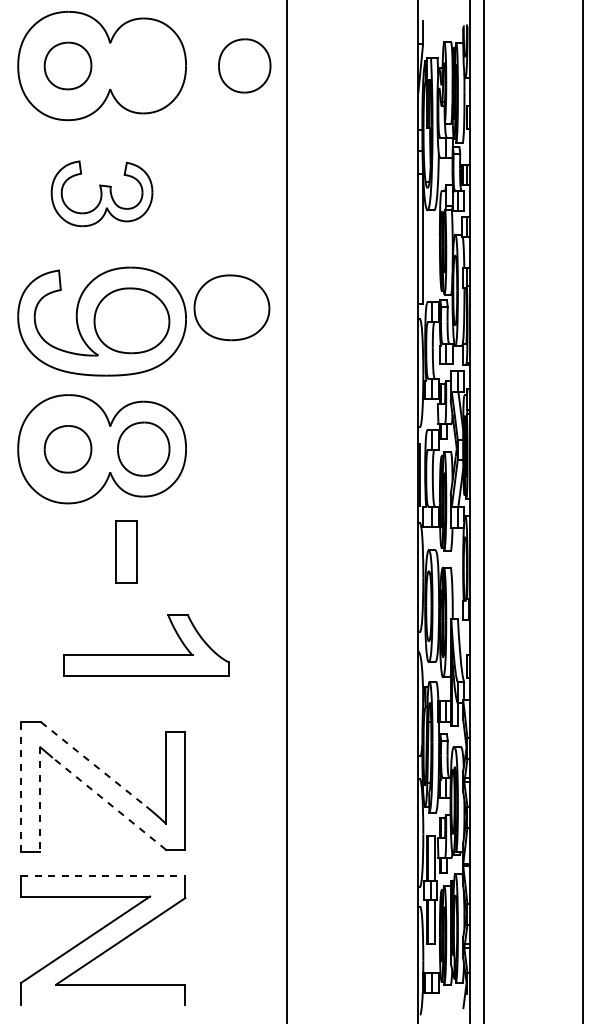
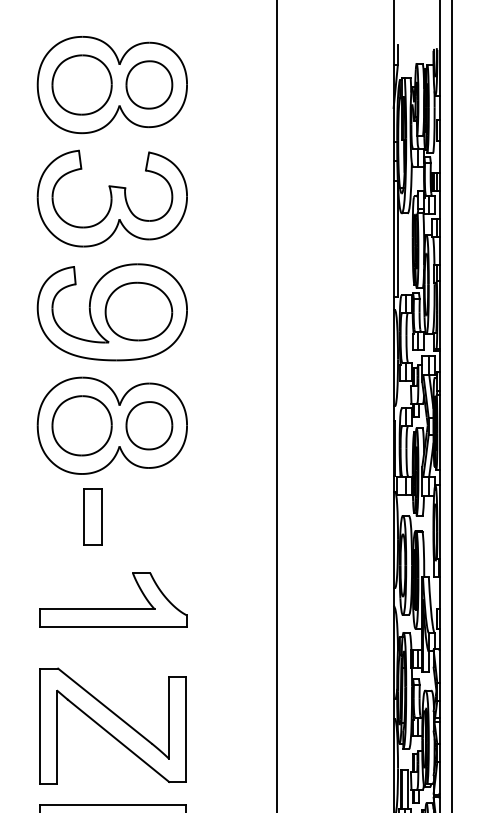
part: (67, 65) -> (81, 84), size x1.43
part: (244, 65) -> (149, 84), moved
part: (101, 193) -> (111, 198), size x1.67
part: (231, 307) -> (227, 299), removed
part: (67, 449) -> (81, 426), size x1.43
part: (126, 551) -> (93, 516), moved
part: (146, 654) -> (113, 608), moved
line: (94, 764) -> (105, 706), dashed -> solid
line: (20, 786) -> (39, 725), dashed -> solid
line: (40, 799) -> (57, 737), dashed -> solid
line: (108, 803) -> (118, 740), dashed -> solid
line: (103, 875) -> (113, 804), dashed -> solid

